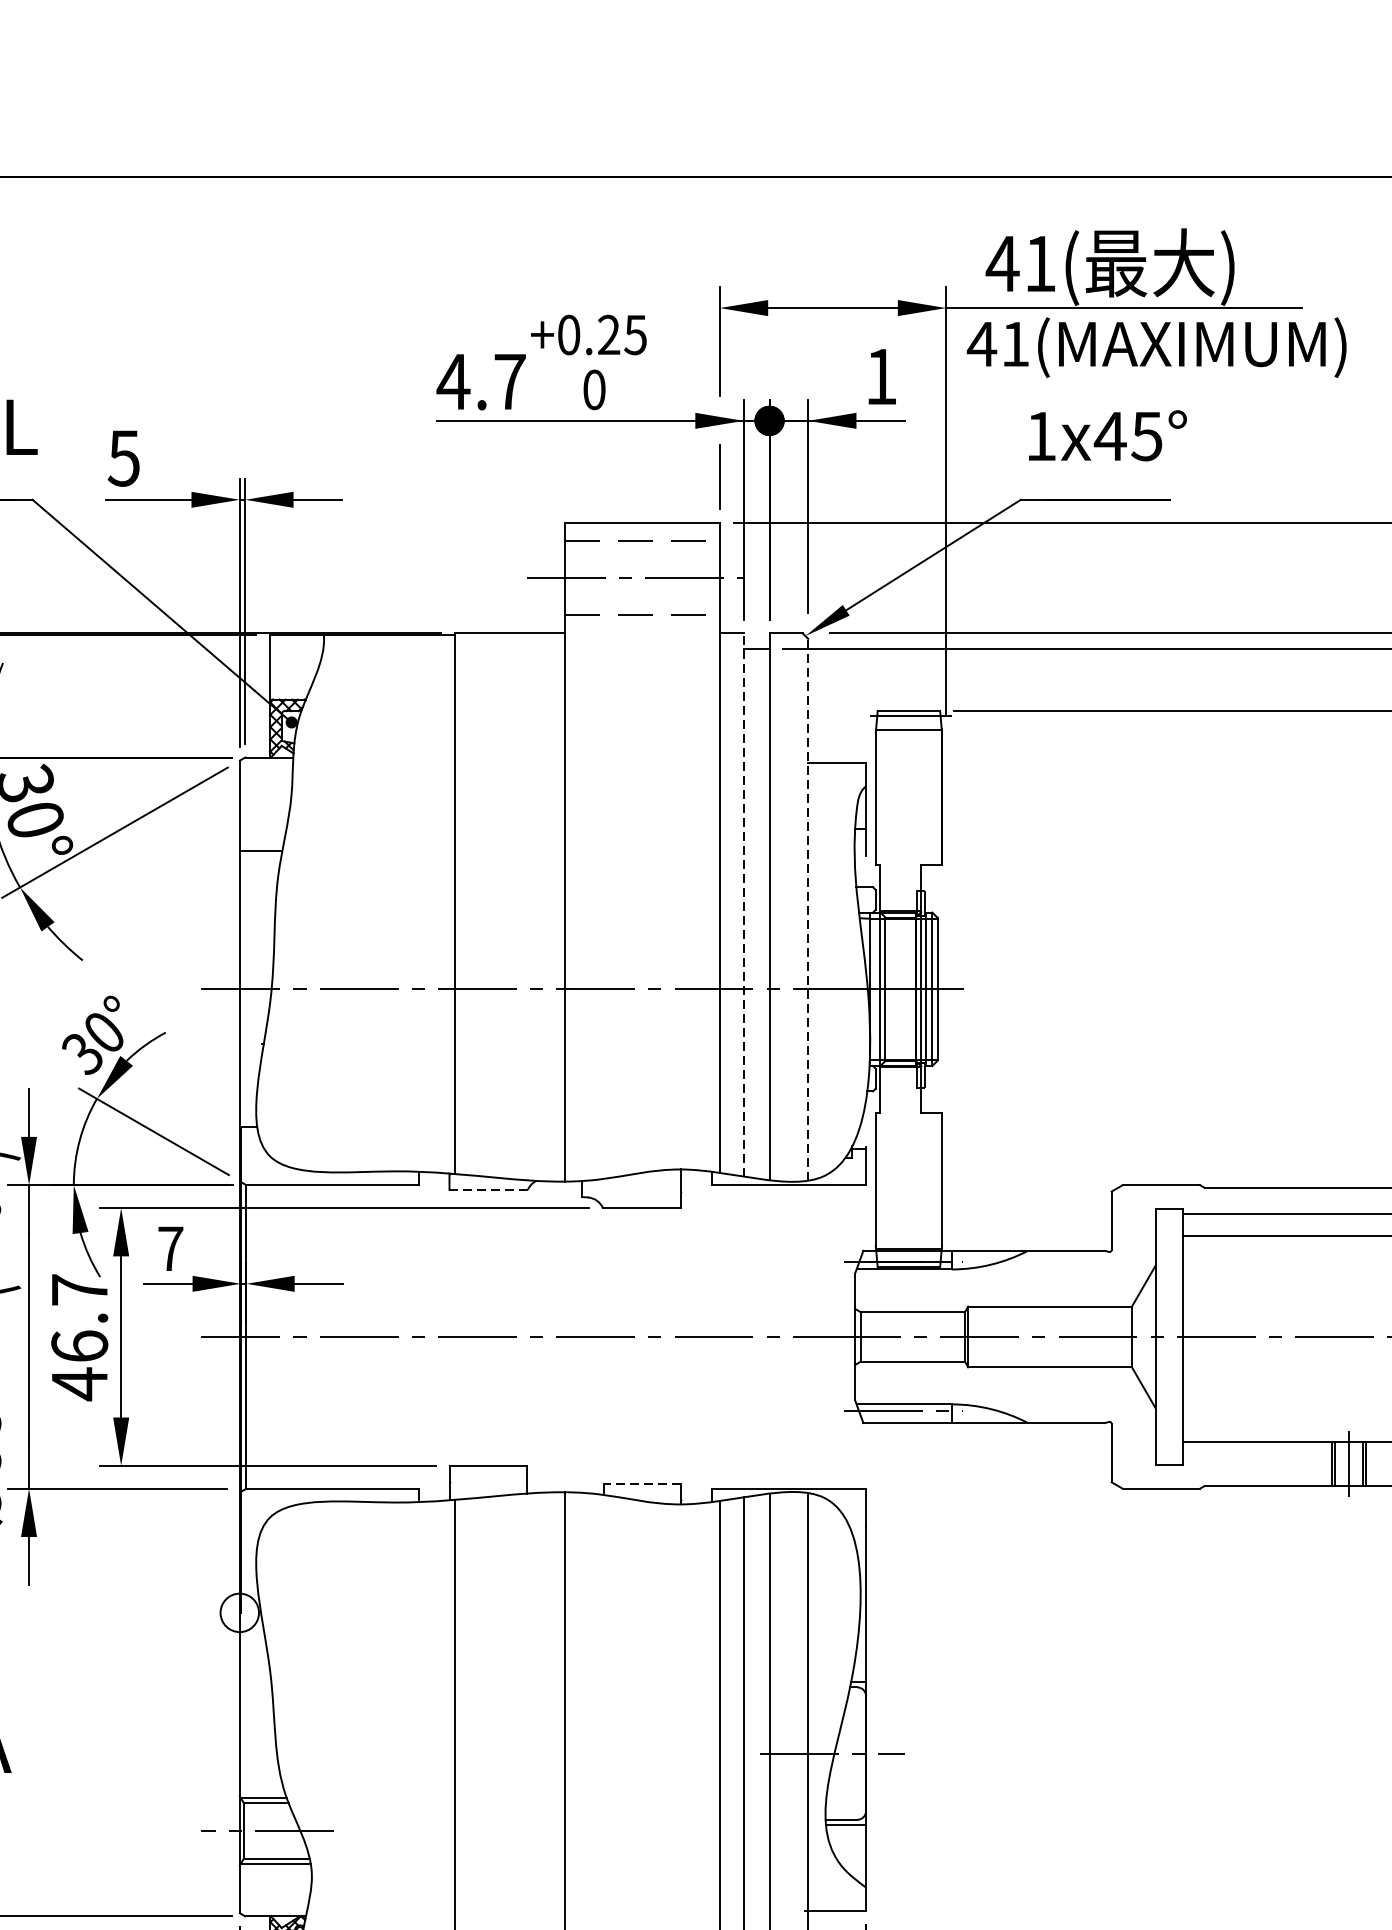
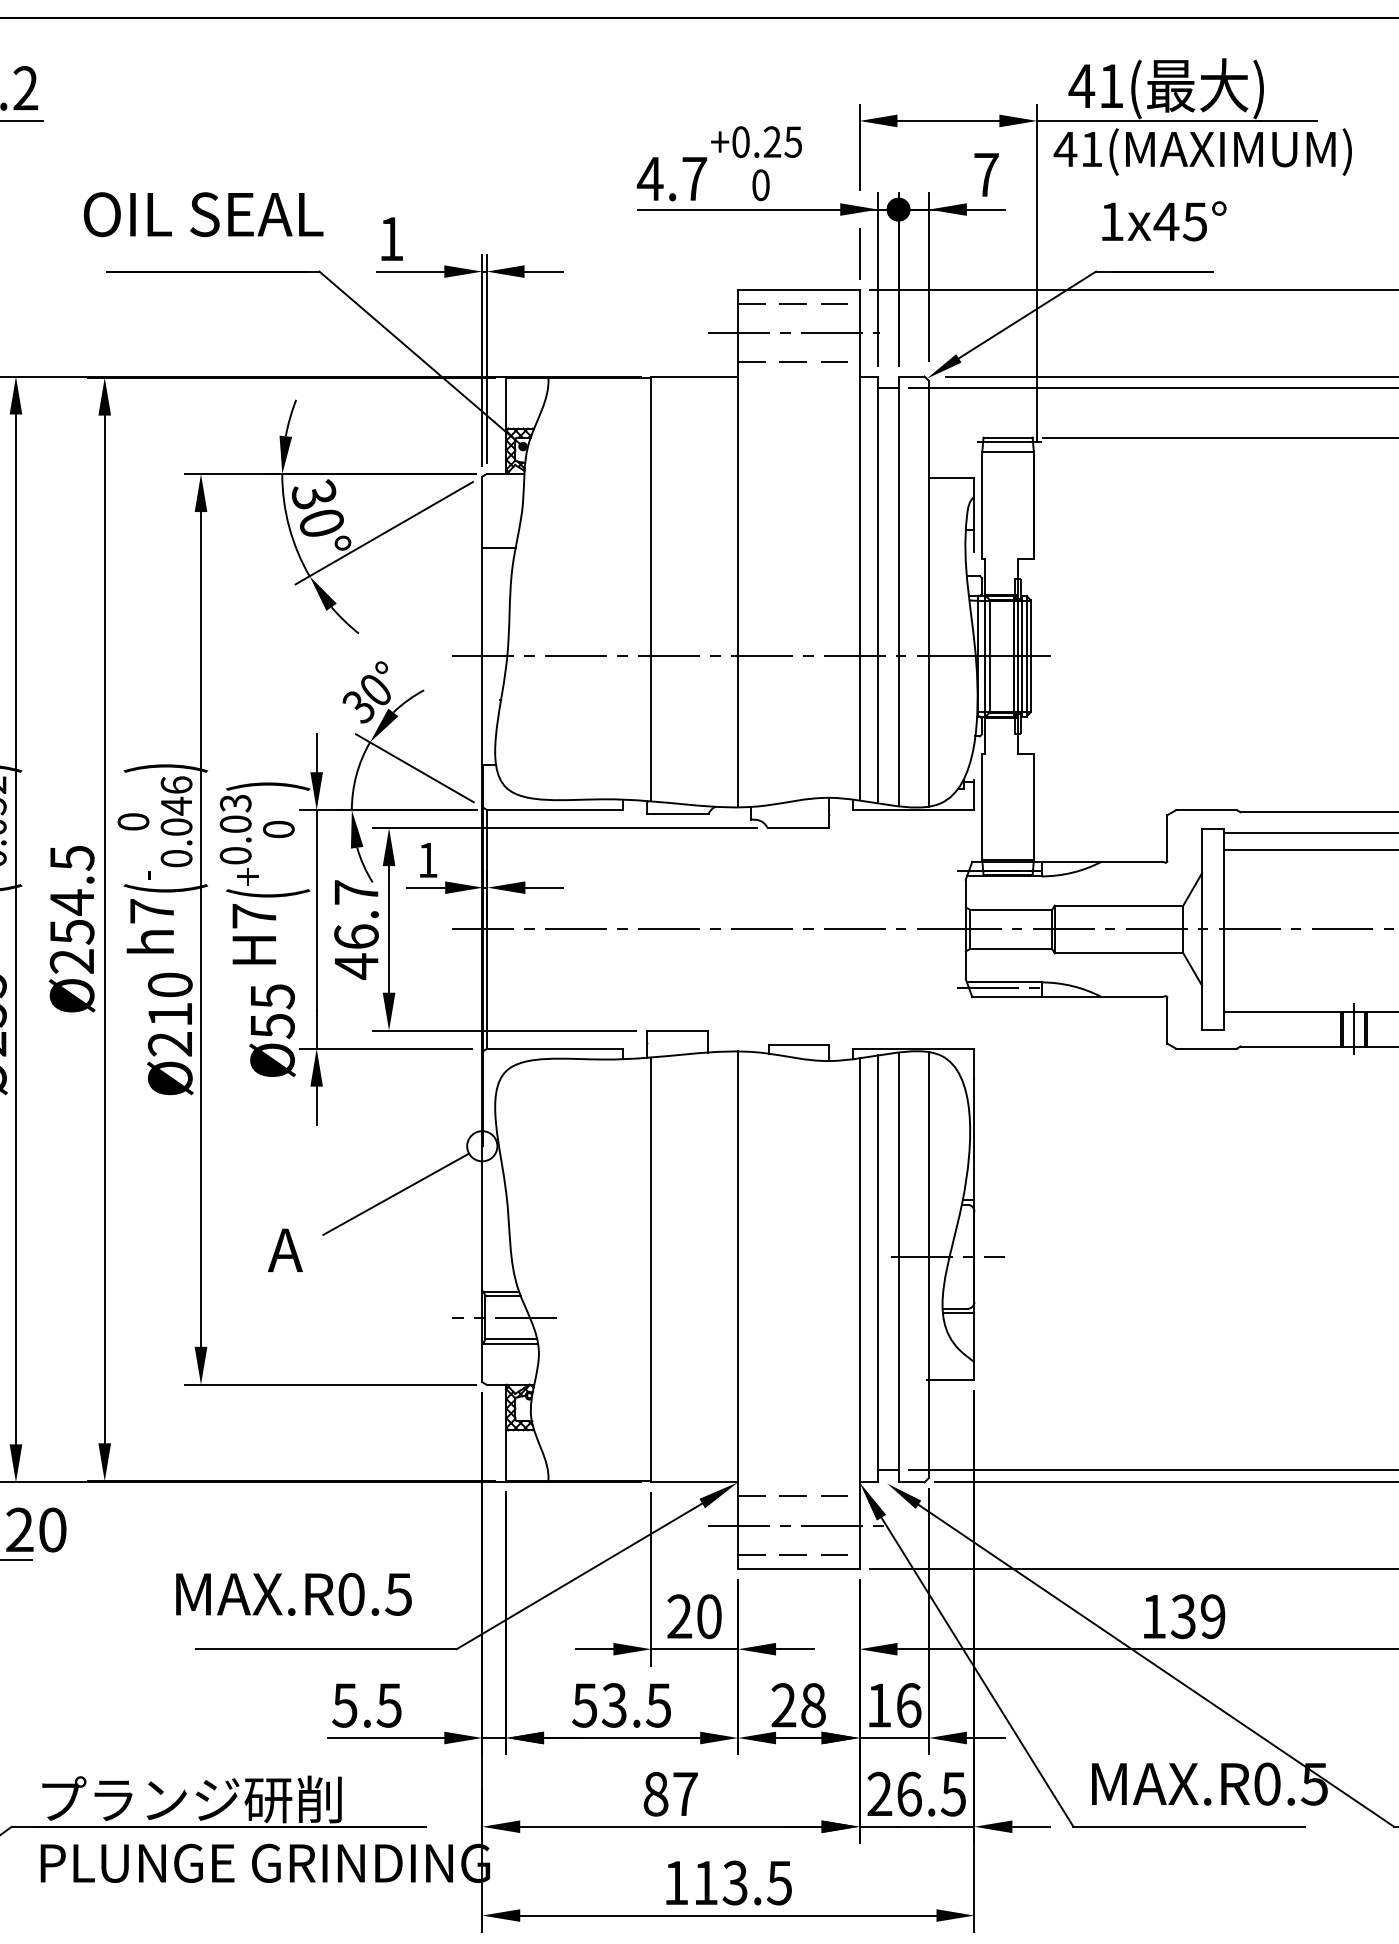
text: (881, 376) -> (986, 174), 1 -> 7
text: (122, 458) -> (390, 239), 5 -> 1
line: (744, 904) -> (878, 589), dashed -> solid
line: (807, 909) -> (928, 593), dashed -> solid
line: (488, 1189) -> (677, 813), dashed -> solid
text: (170, 1249) -> (427, 860), 7 -> 1
line: (642, 1484) -> (798, 1045), dashed -> solid
line: (130, 1672) -> (396, 1193), added

